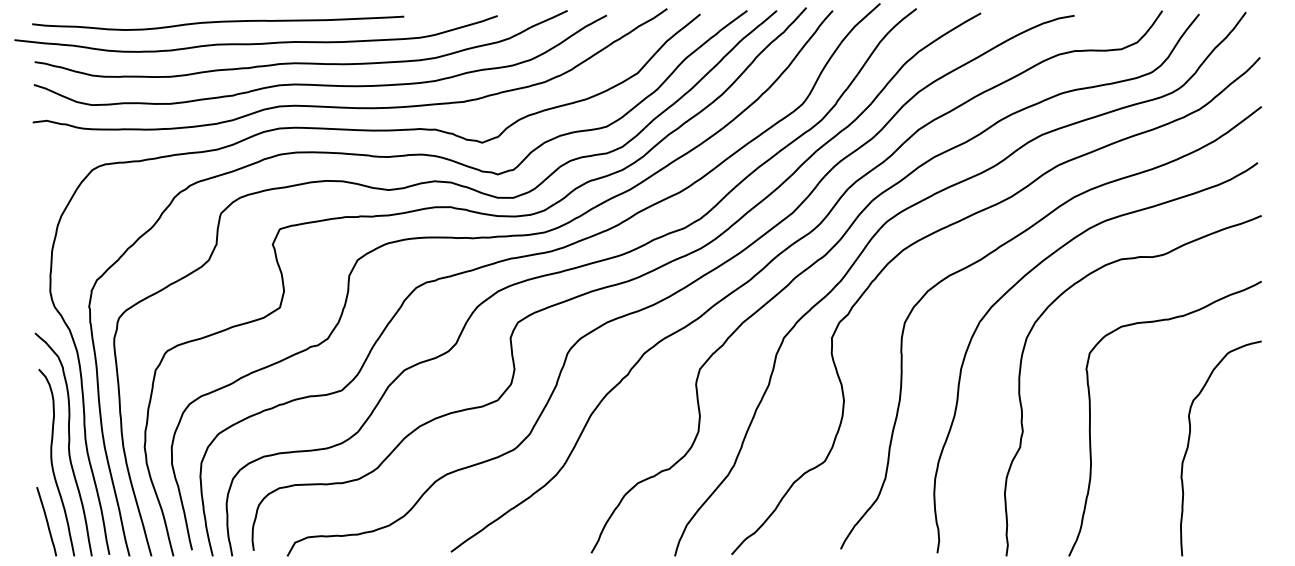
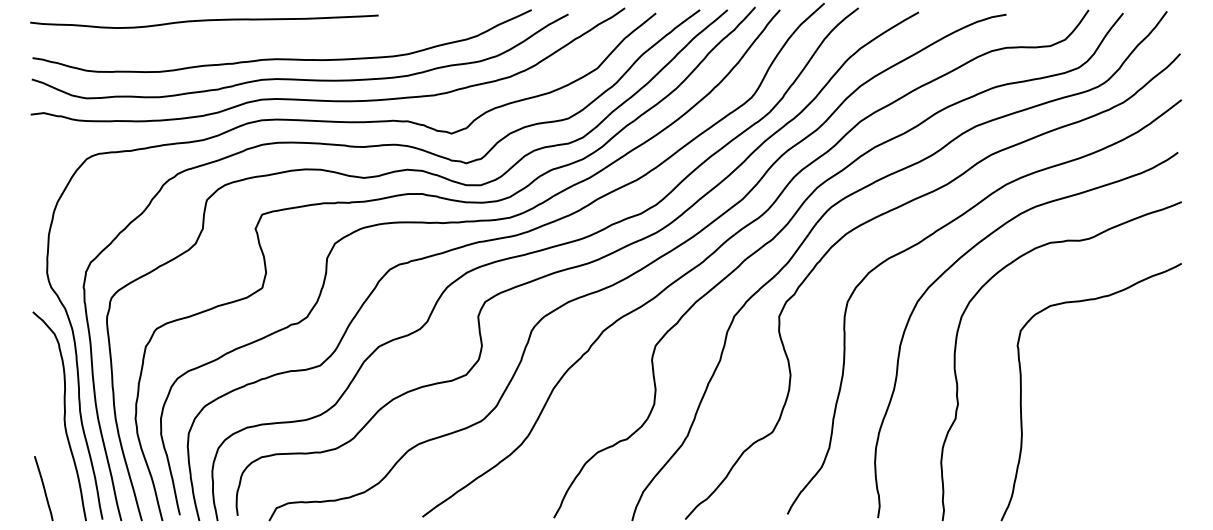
curve: (255, 43) -> (239, 40), removed
curve: (1189, 441) -> (1114, 413), removed
curve: (52, 461) -> (49, 432), removed

